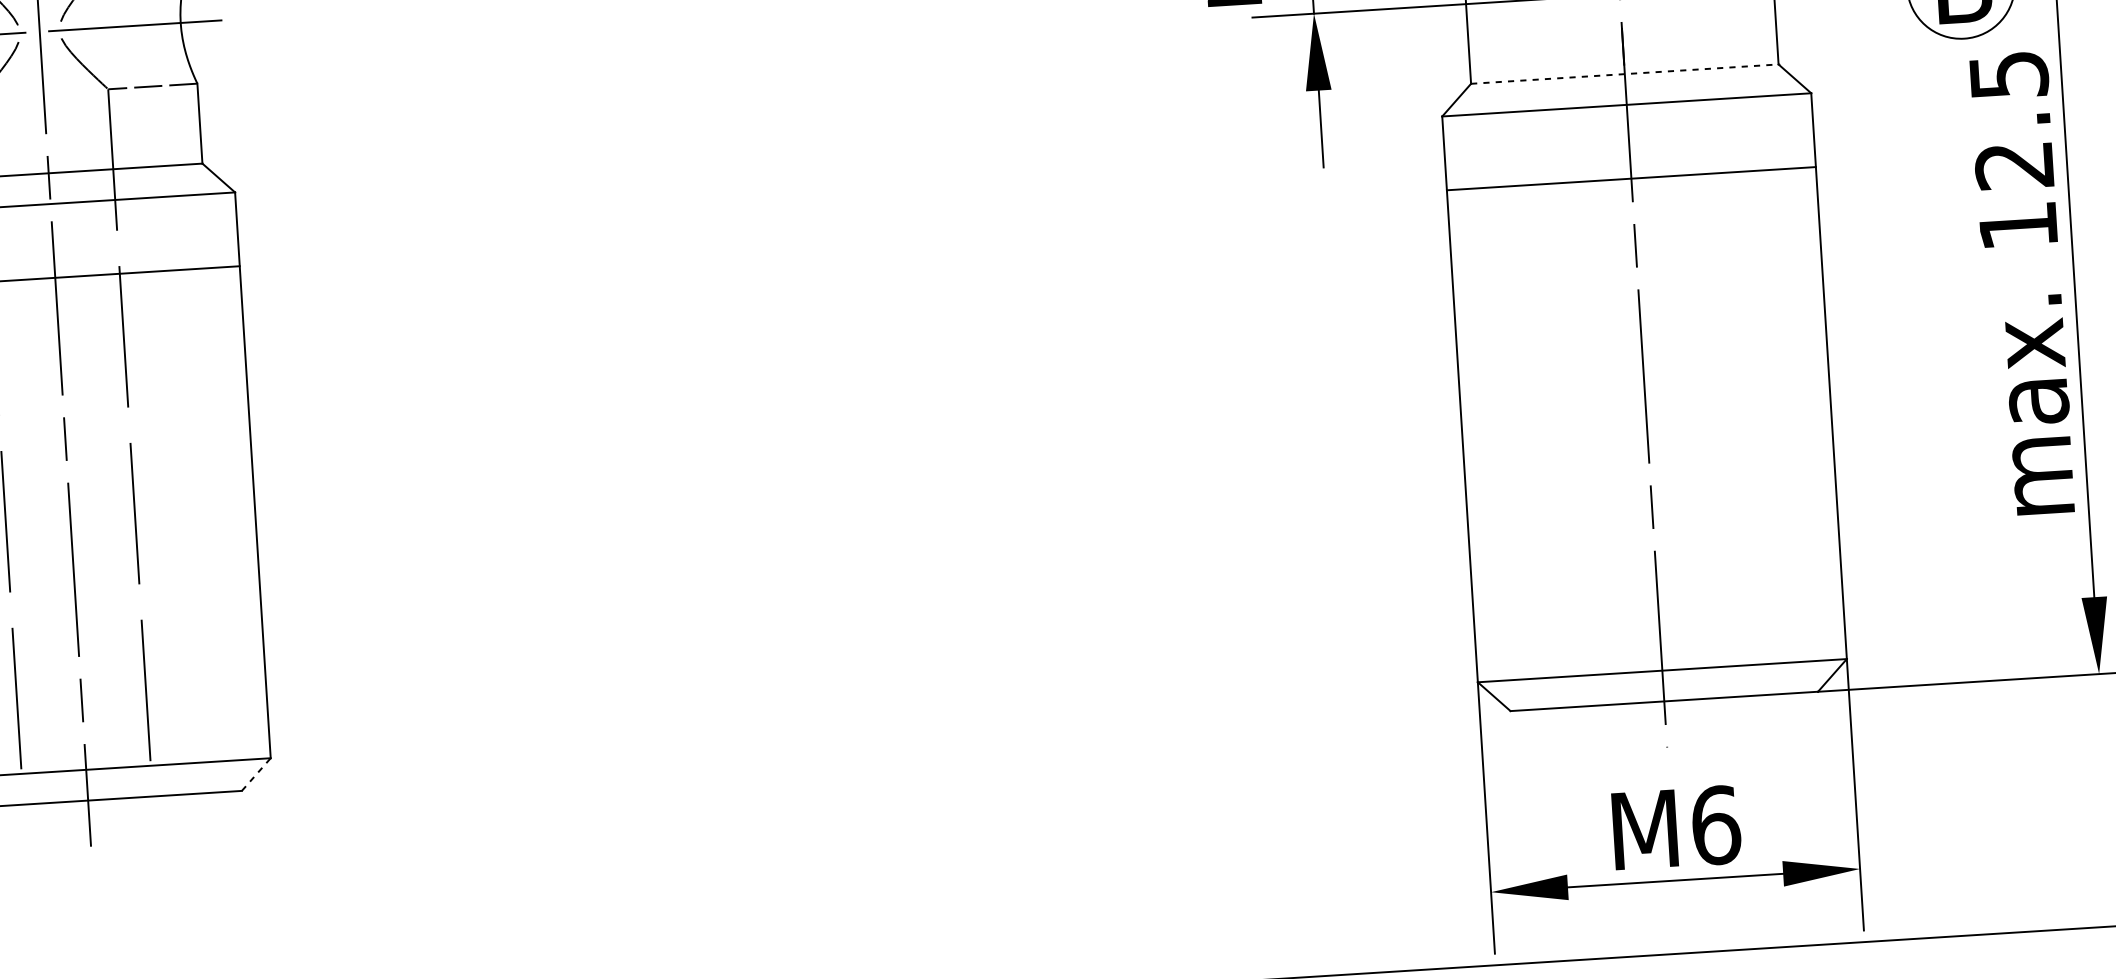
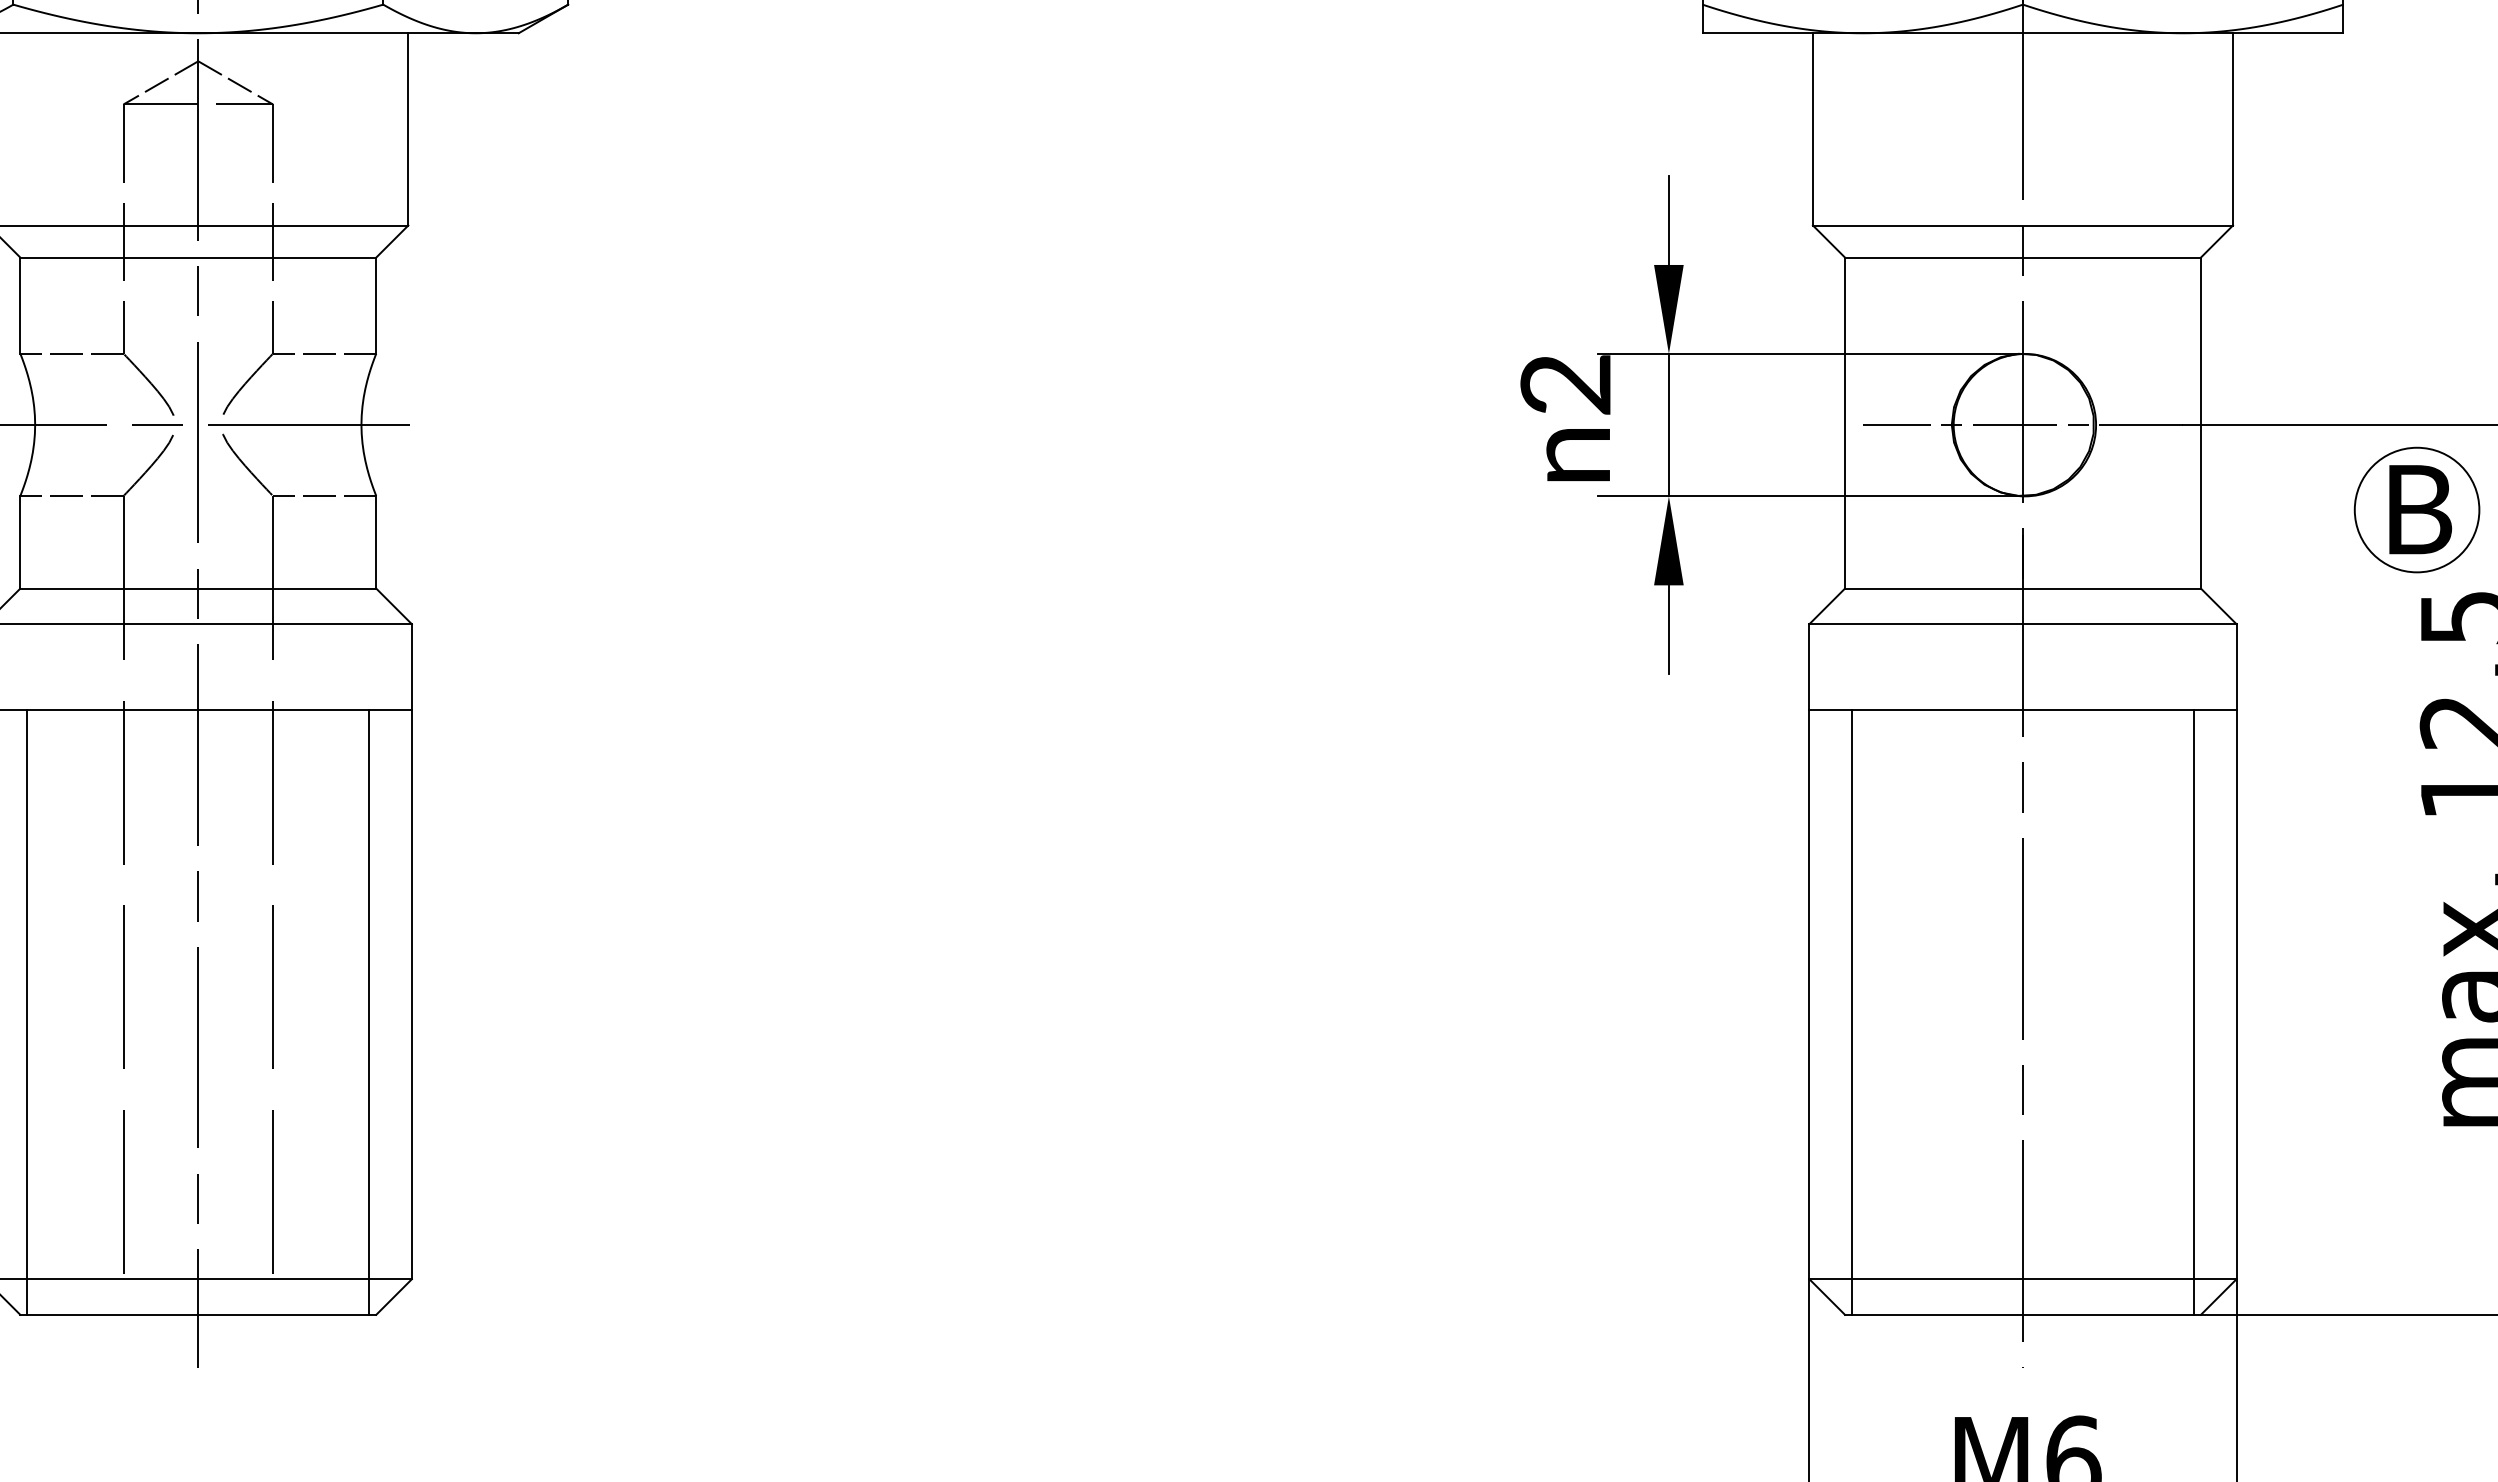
line: (1624, 74) -> (2022, 588), dashed -> solid
line: (1795, 430) -> (2193, 1011), added
line: (1500, 448) -> (1852, 1011), added
line: (219, 529) -> (369, 1011), added
line: (256, 774) -> (394, 1296), dashed -> solid

